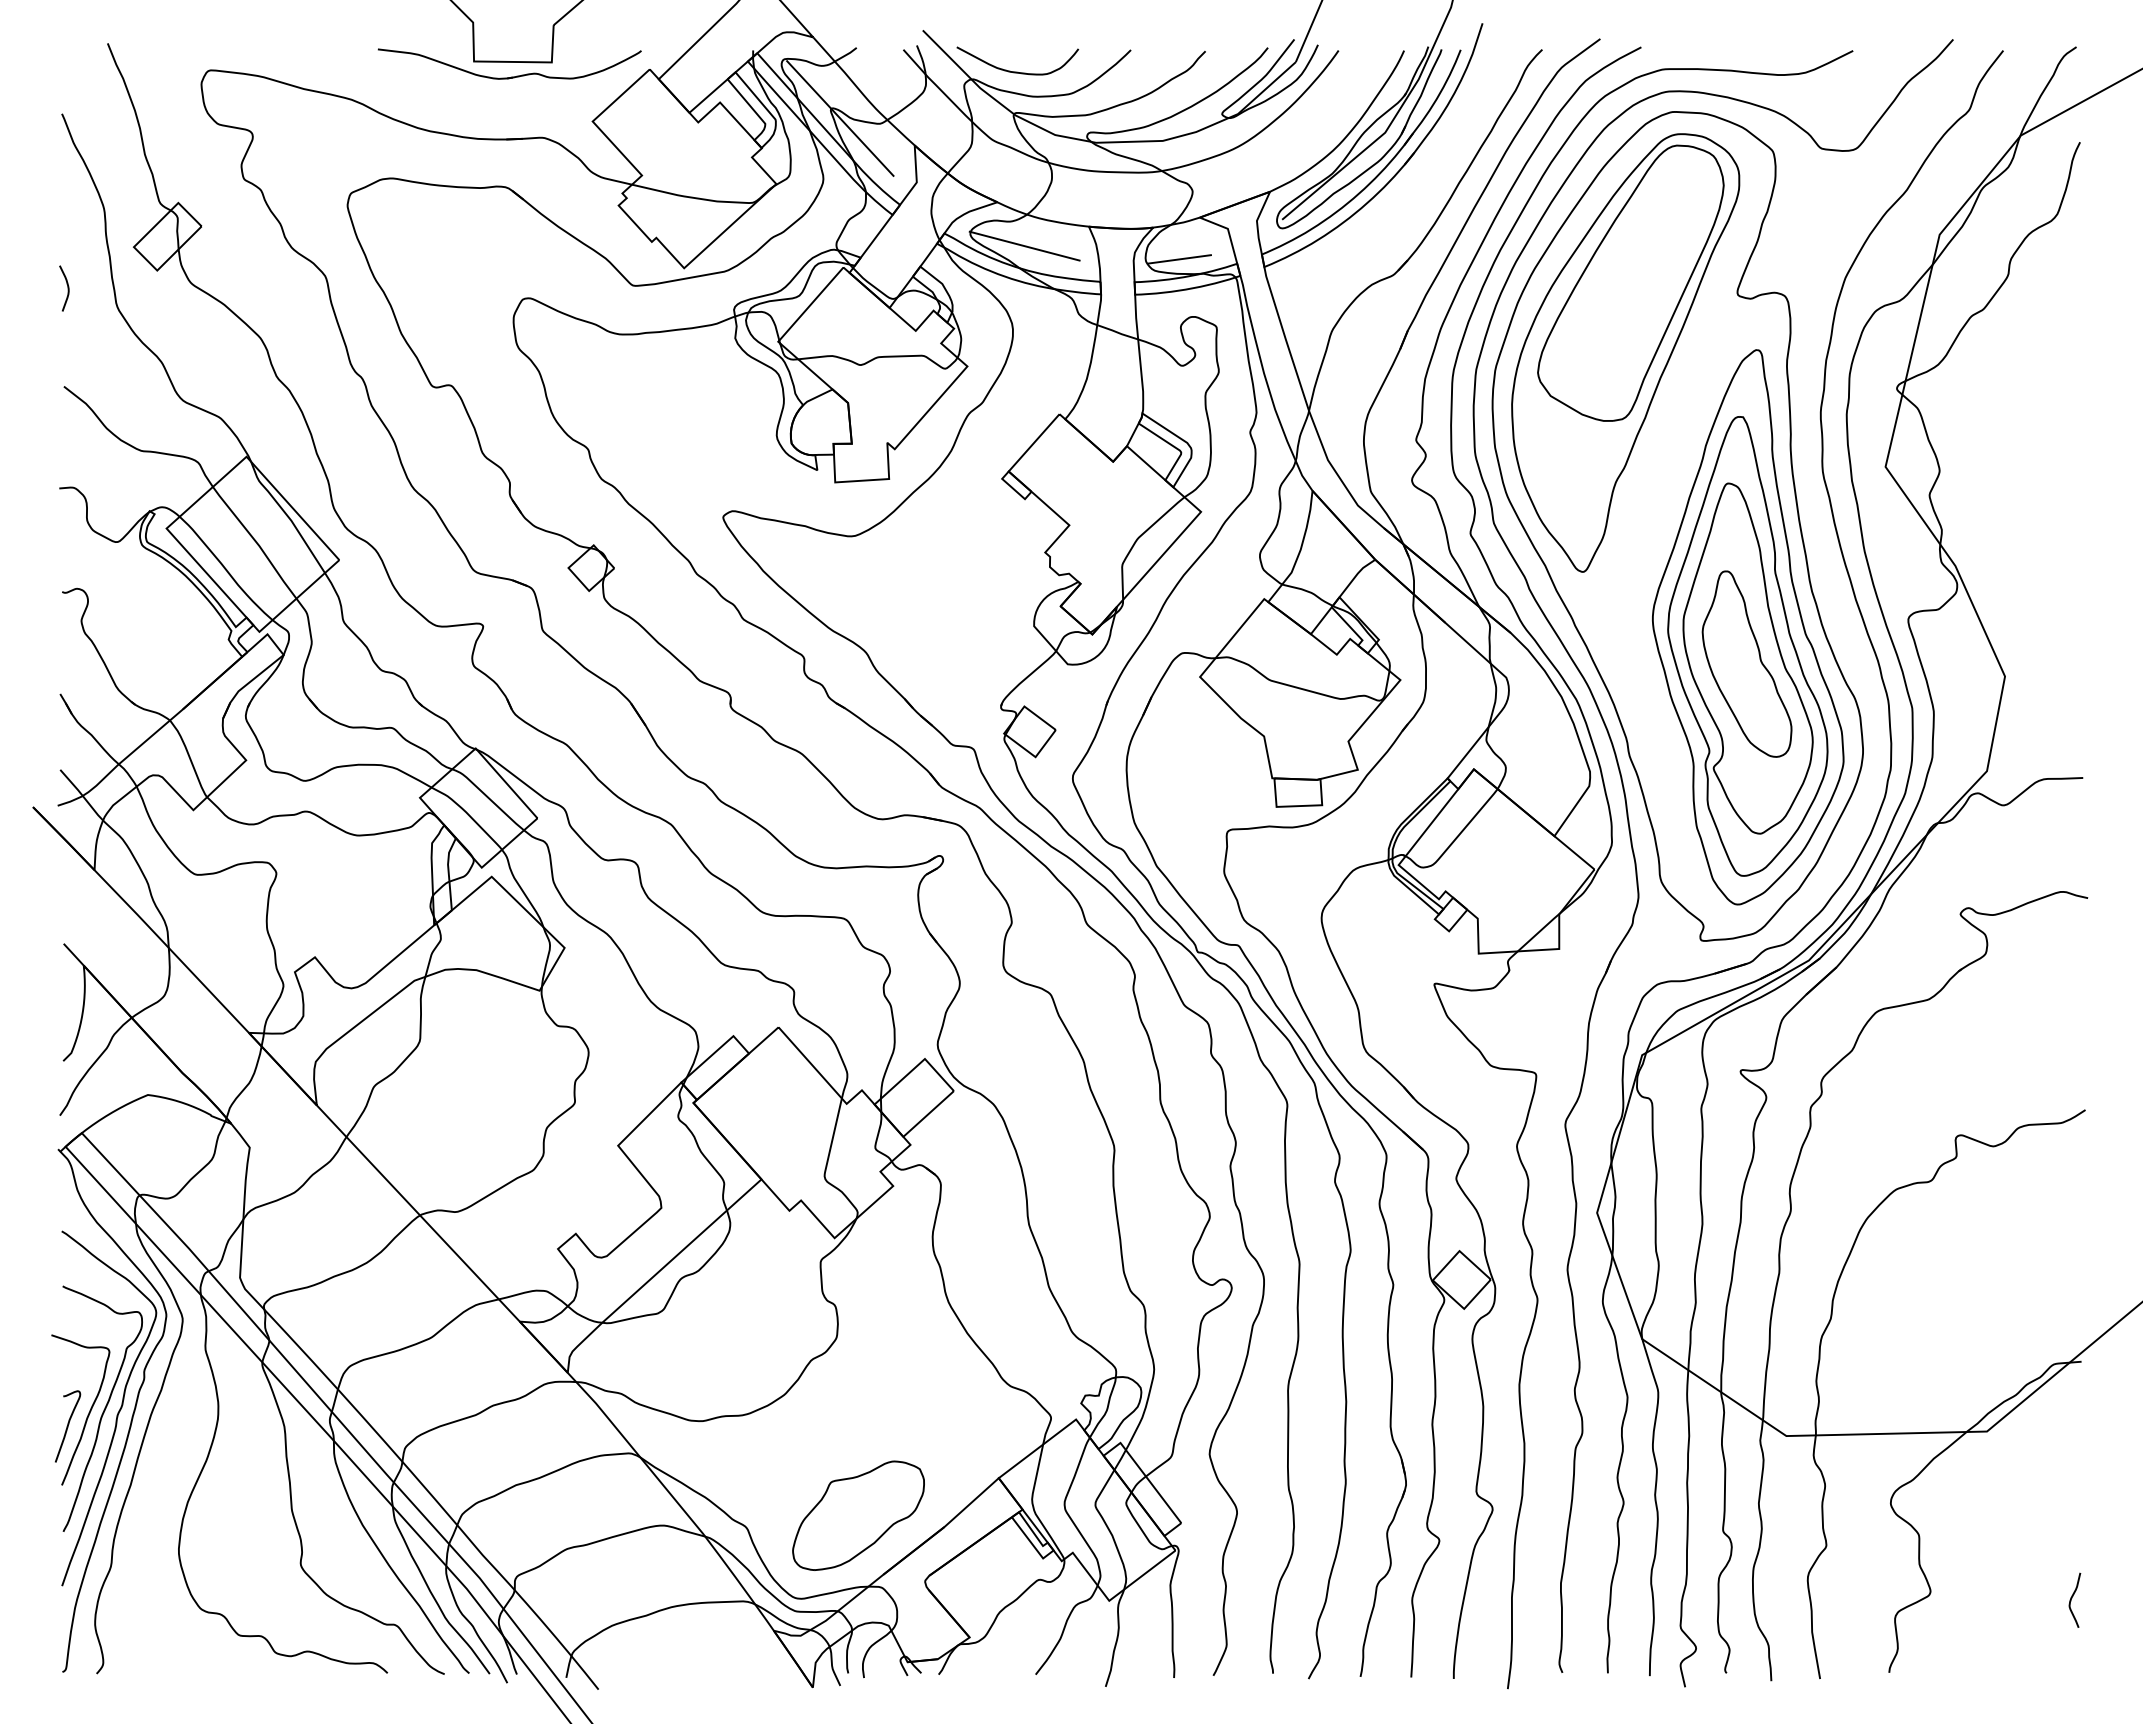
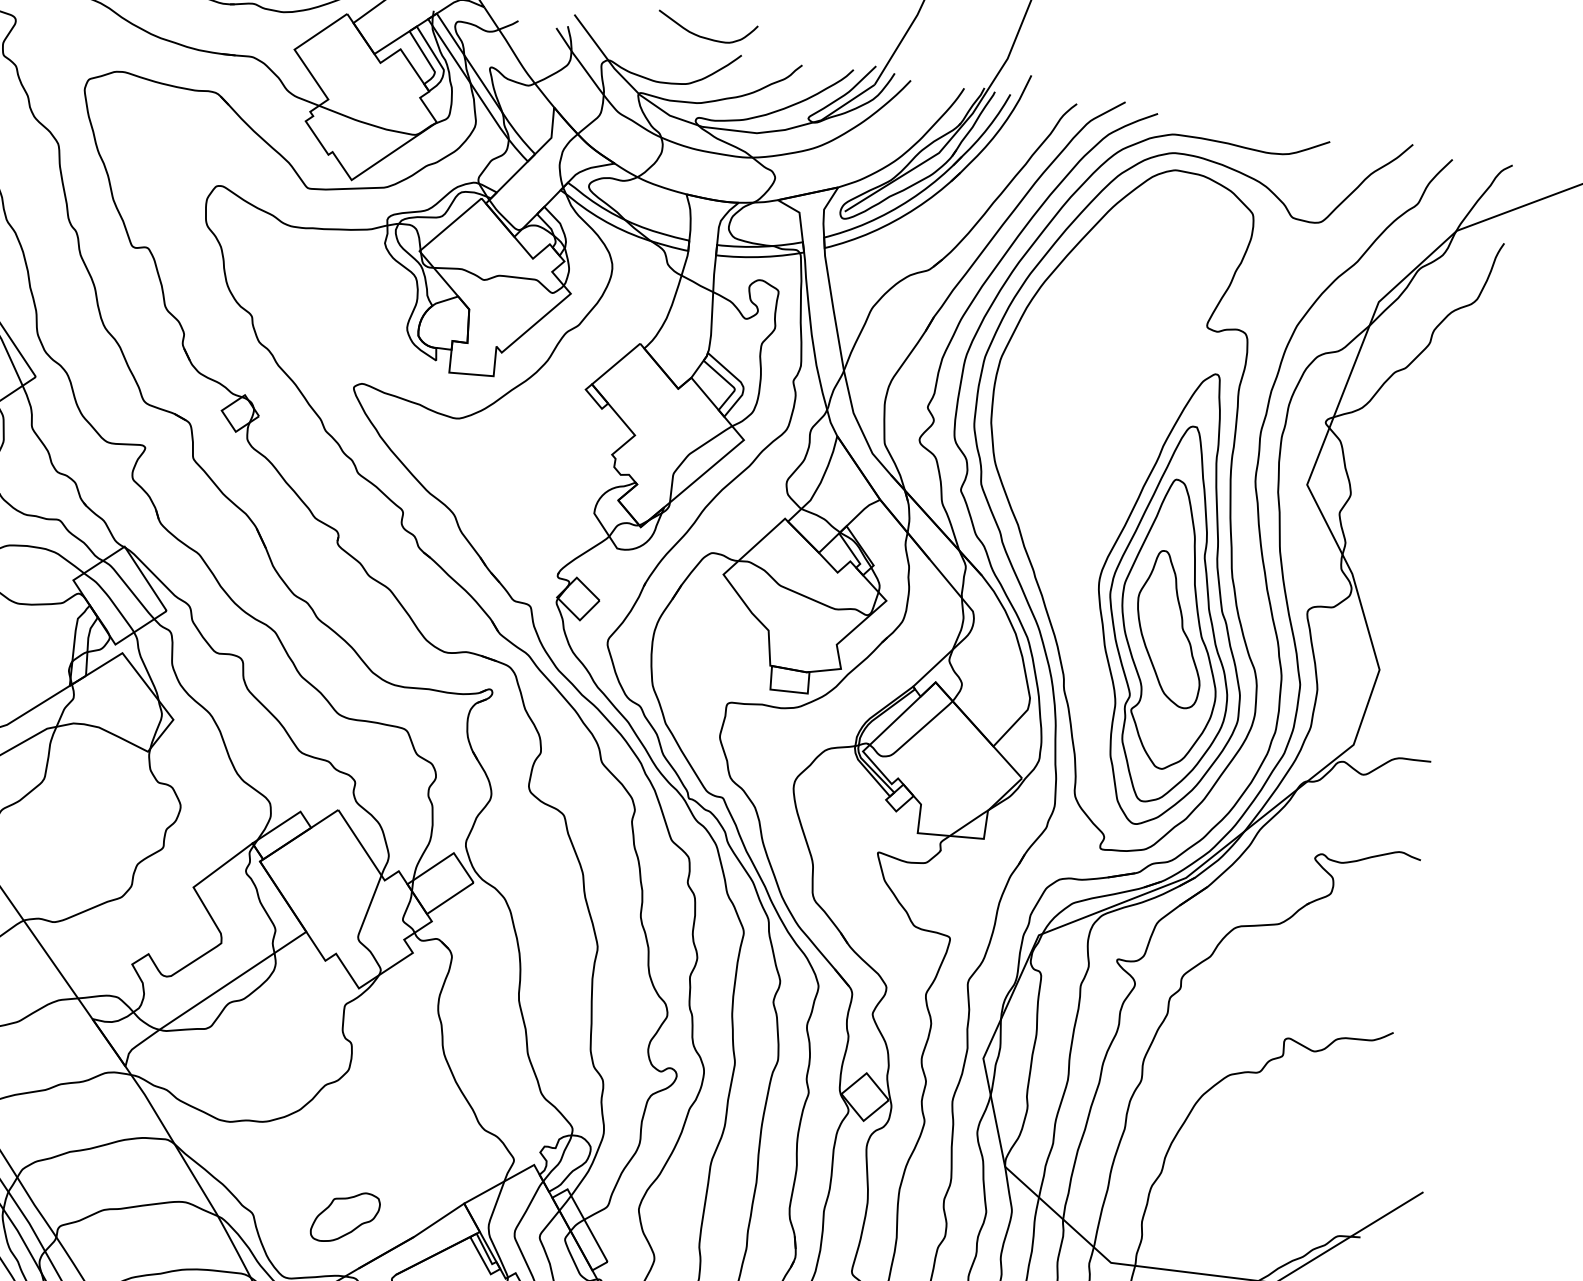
curve: (1017, 71) -> (705, 37), moved
line: (840, 118) -> (496, 76), removed
line: (1024, 245) -> (631, 202), removed
line: (1179, 259) -> (756, 231), removed
part: (1625, 352) -> (1108, 360), removed
part: (858, 1515) -> (345, 1217), size x0.6

